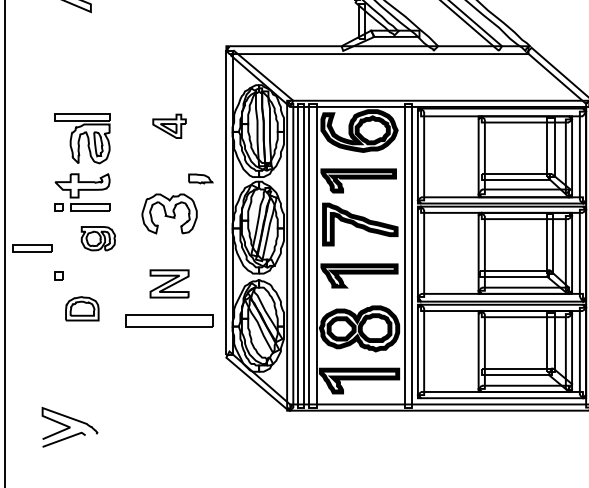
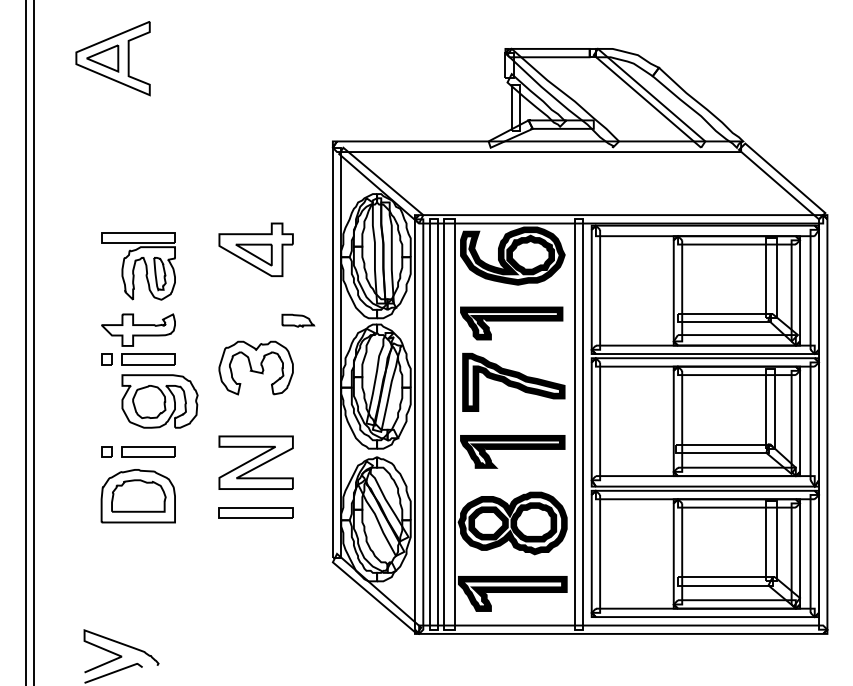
part: (169, 126) -> (255, 249), size x1.67
part: (98, 238) -> (159, 401), size x1.67
part: (32, 248) -> (148, 451), moved
part: (169, 283) -> (255, 462), size x1.43
part: (81, 308) -> (137, 496), size x1.67
part: (169, 320) -> (255, 512), size x0.62

